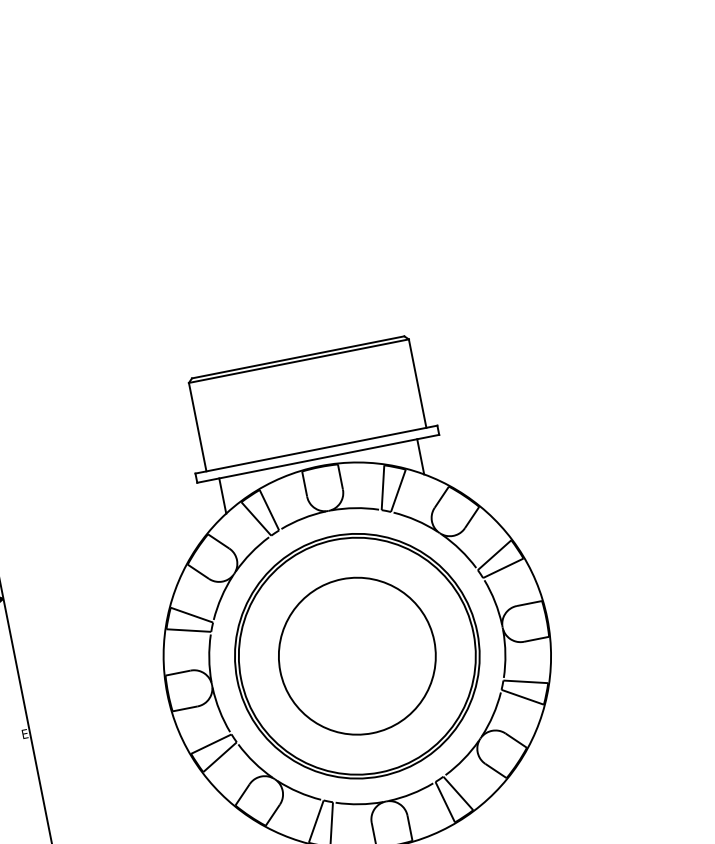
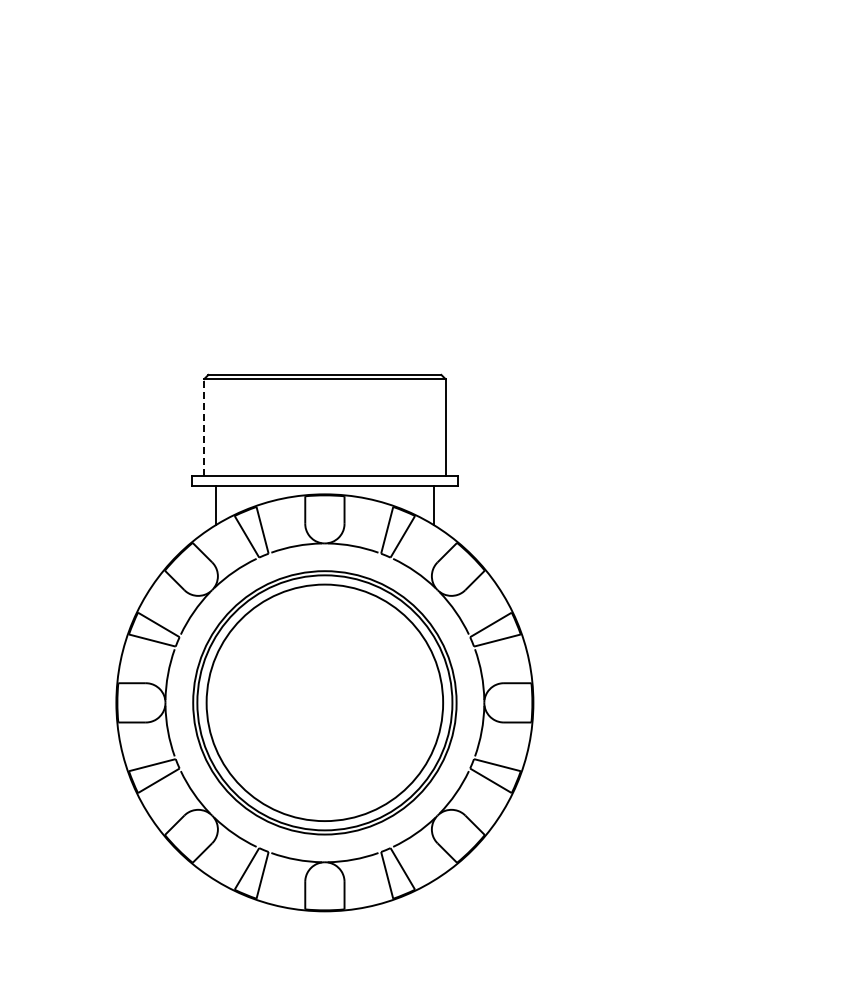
line: (197, 427) -> (204, 427), solid -> dashed
circle: (356, 655) -> (324, 702), size x1.4

